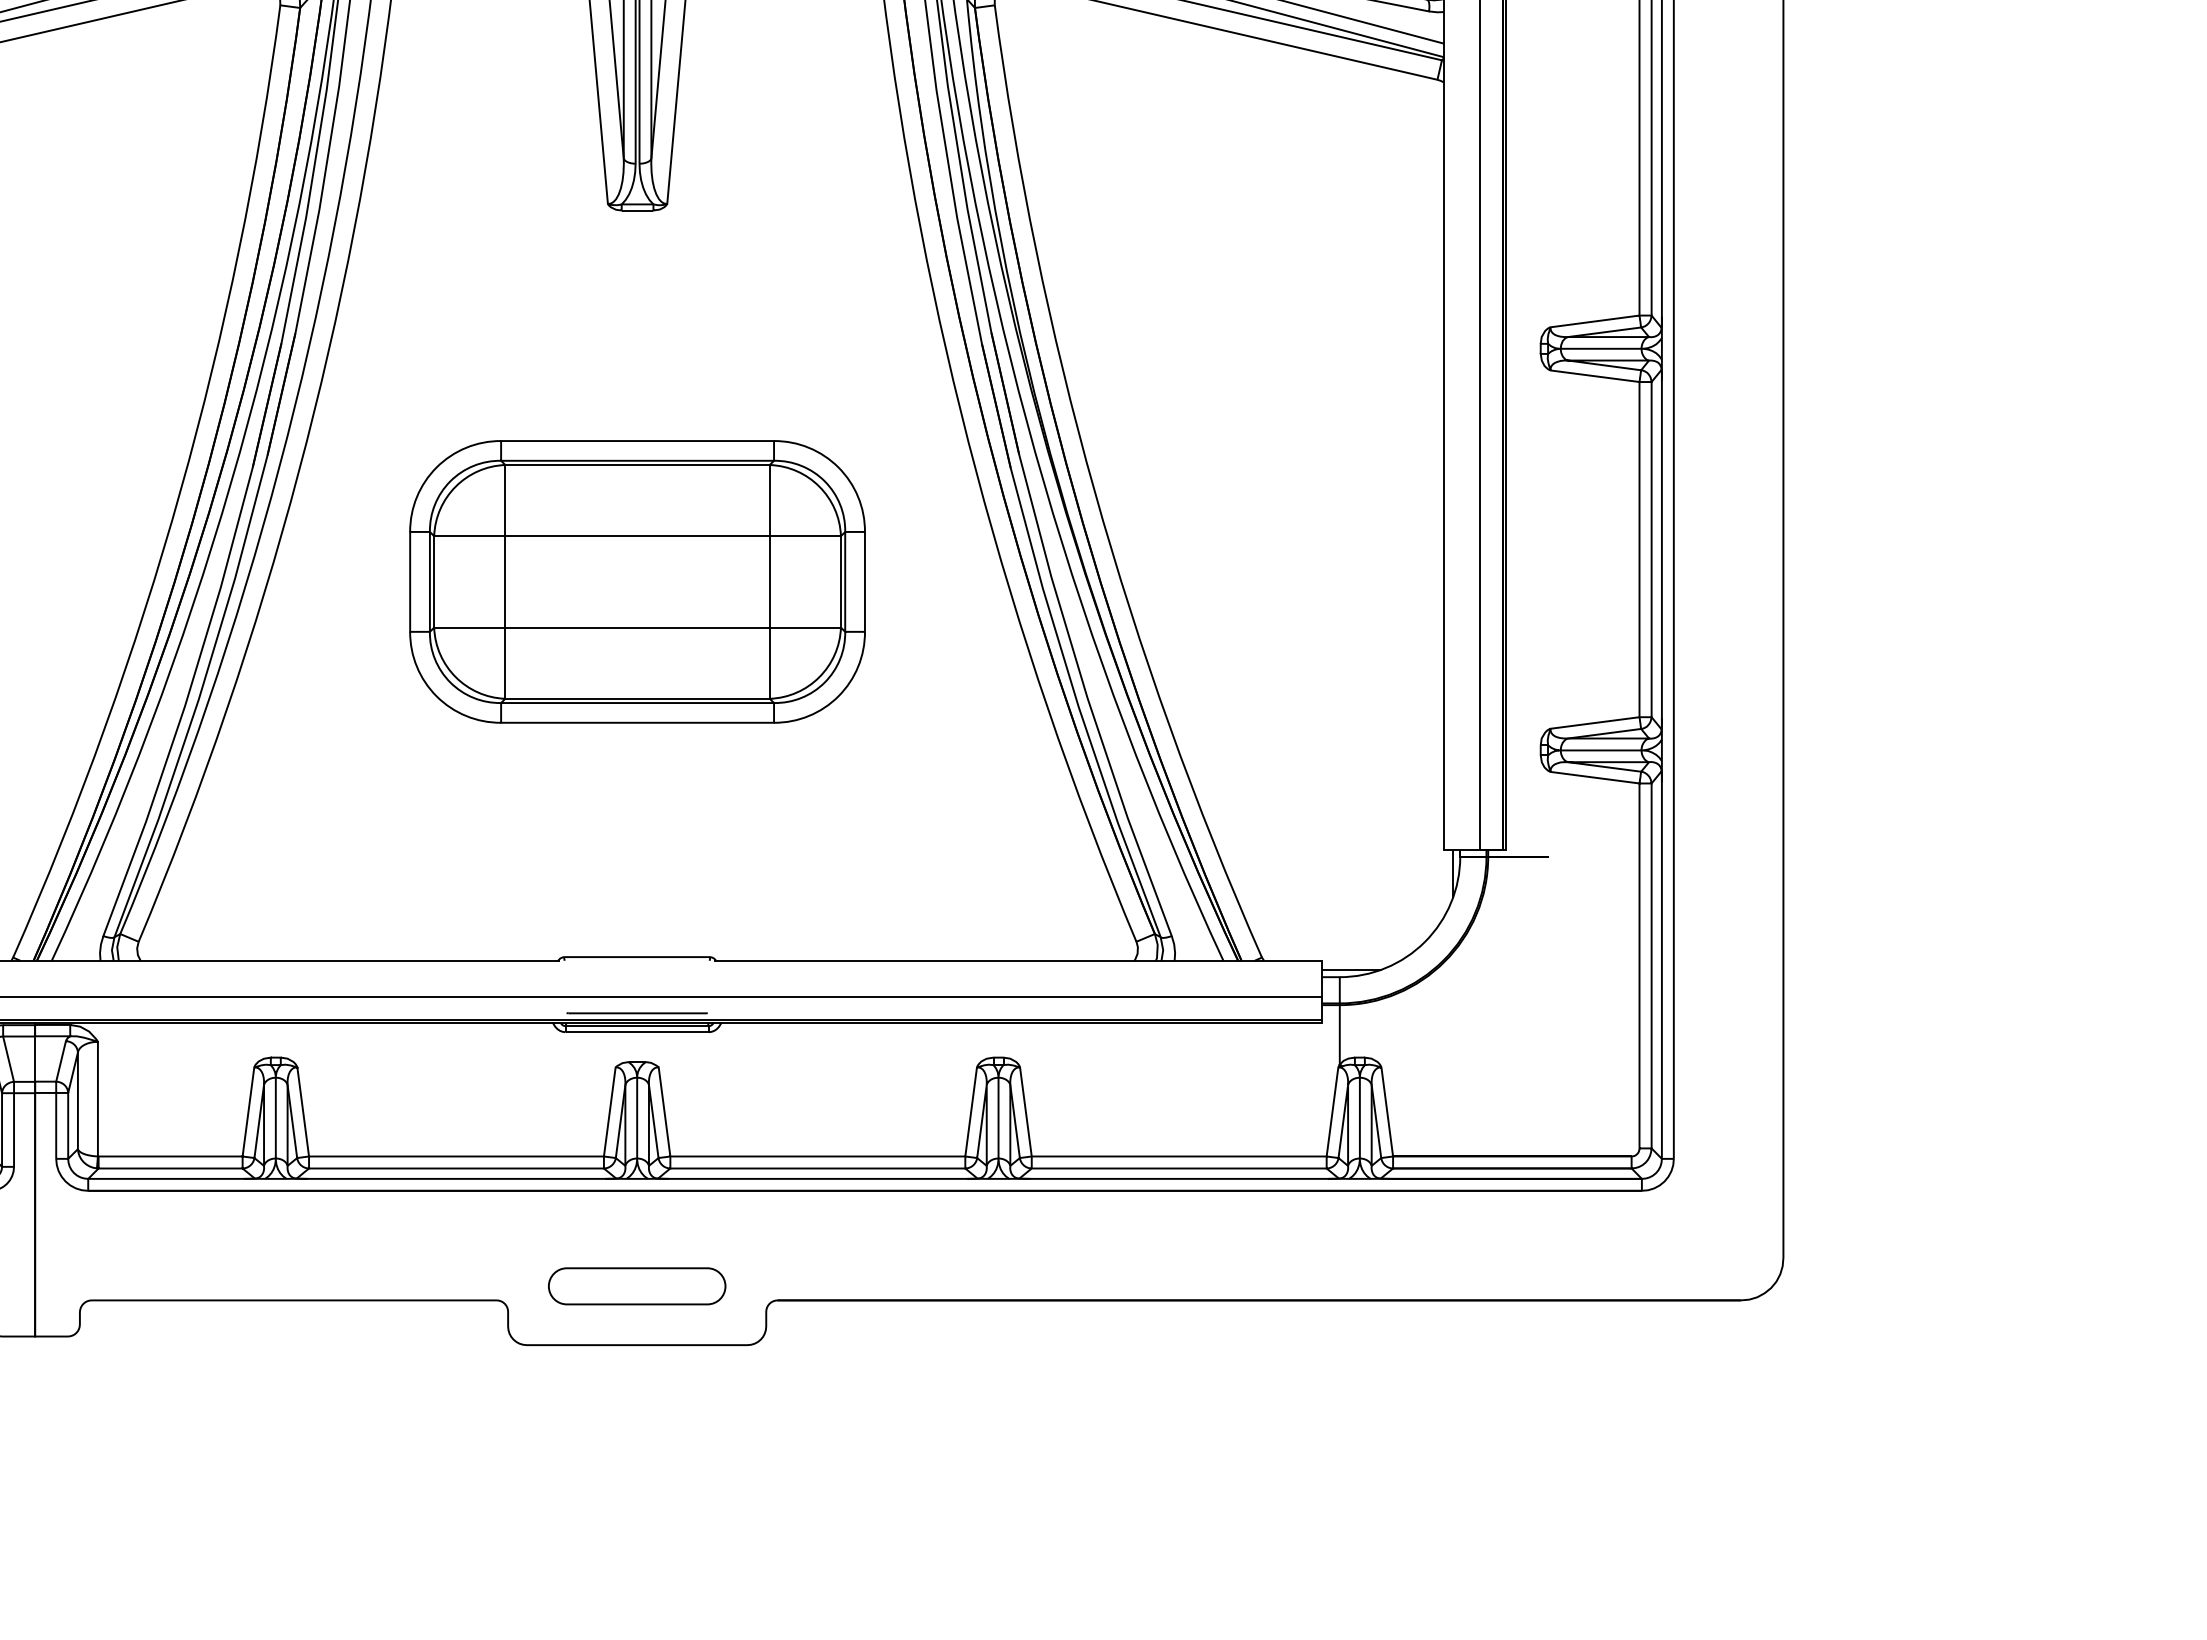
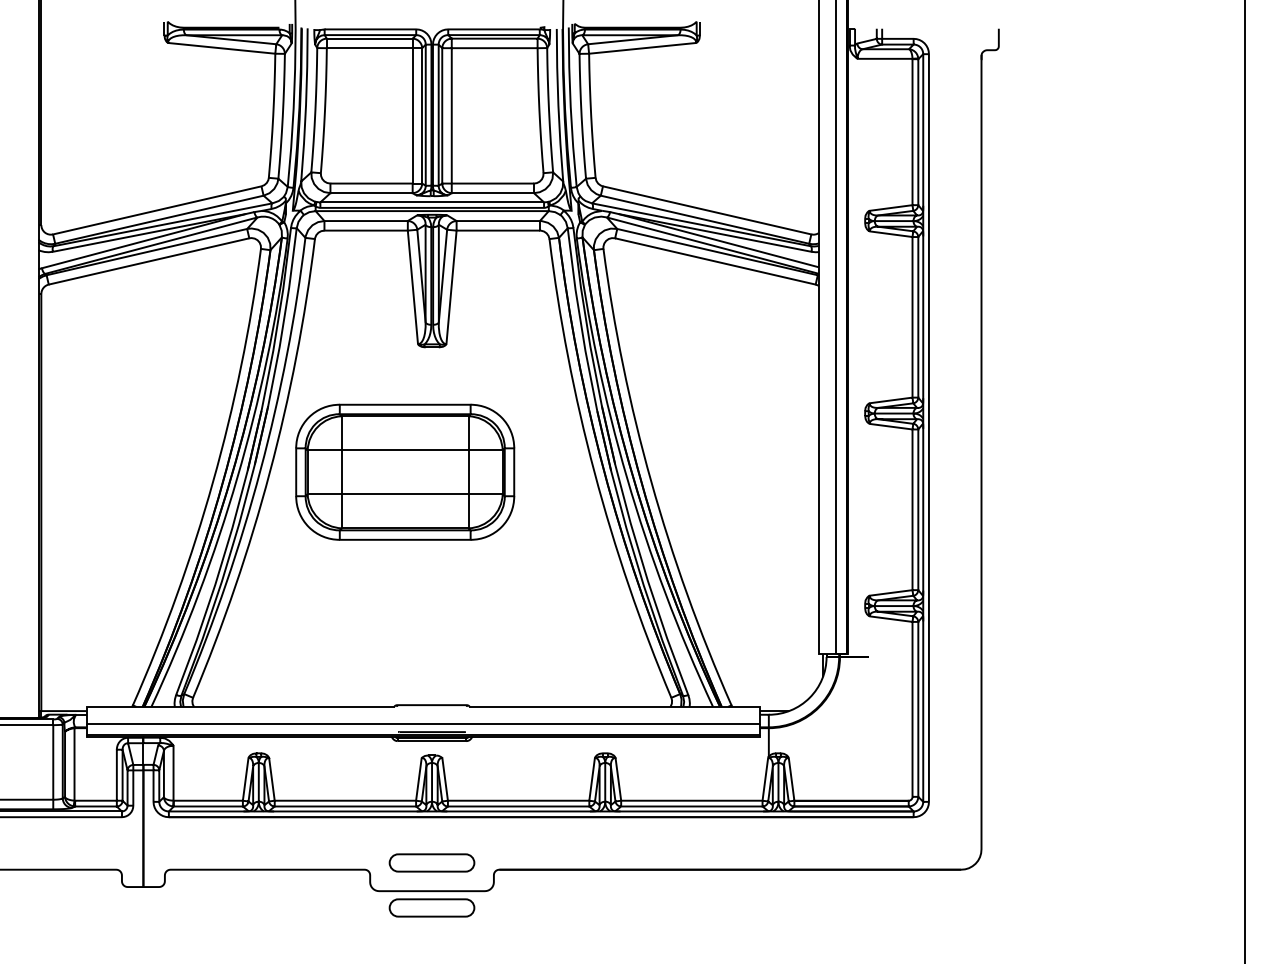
part: (638, 580) -> (405, 471), moved
part: (636, 1379) -> (431, 907), added

